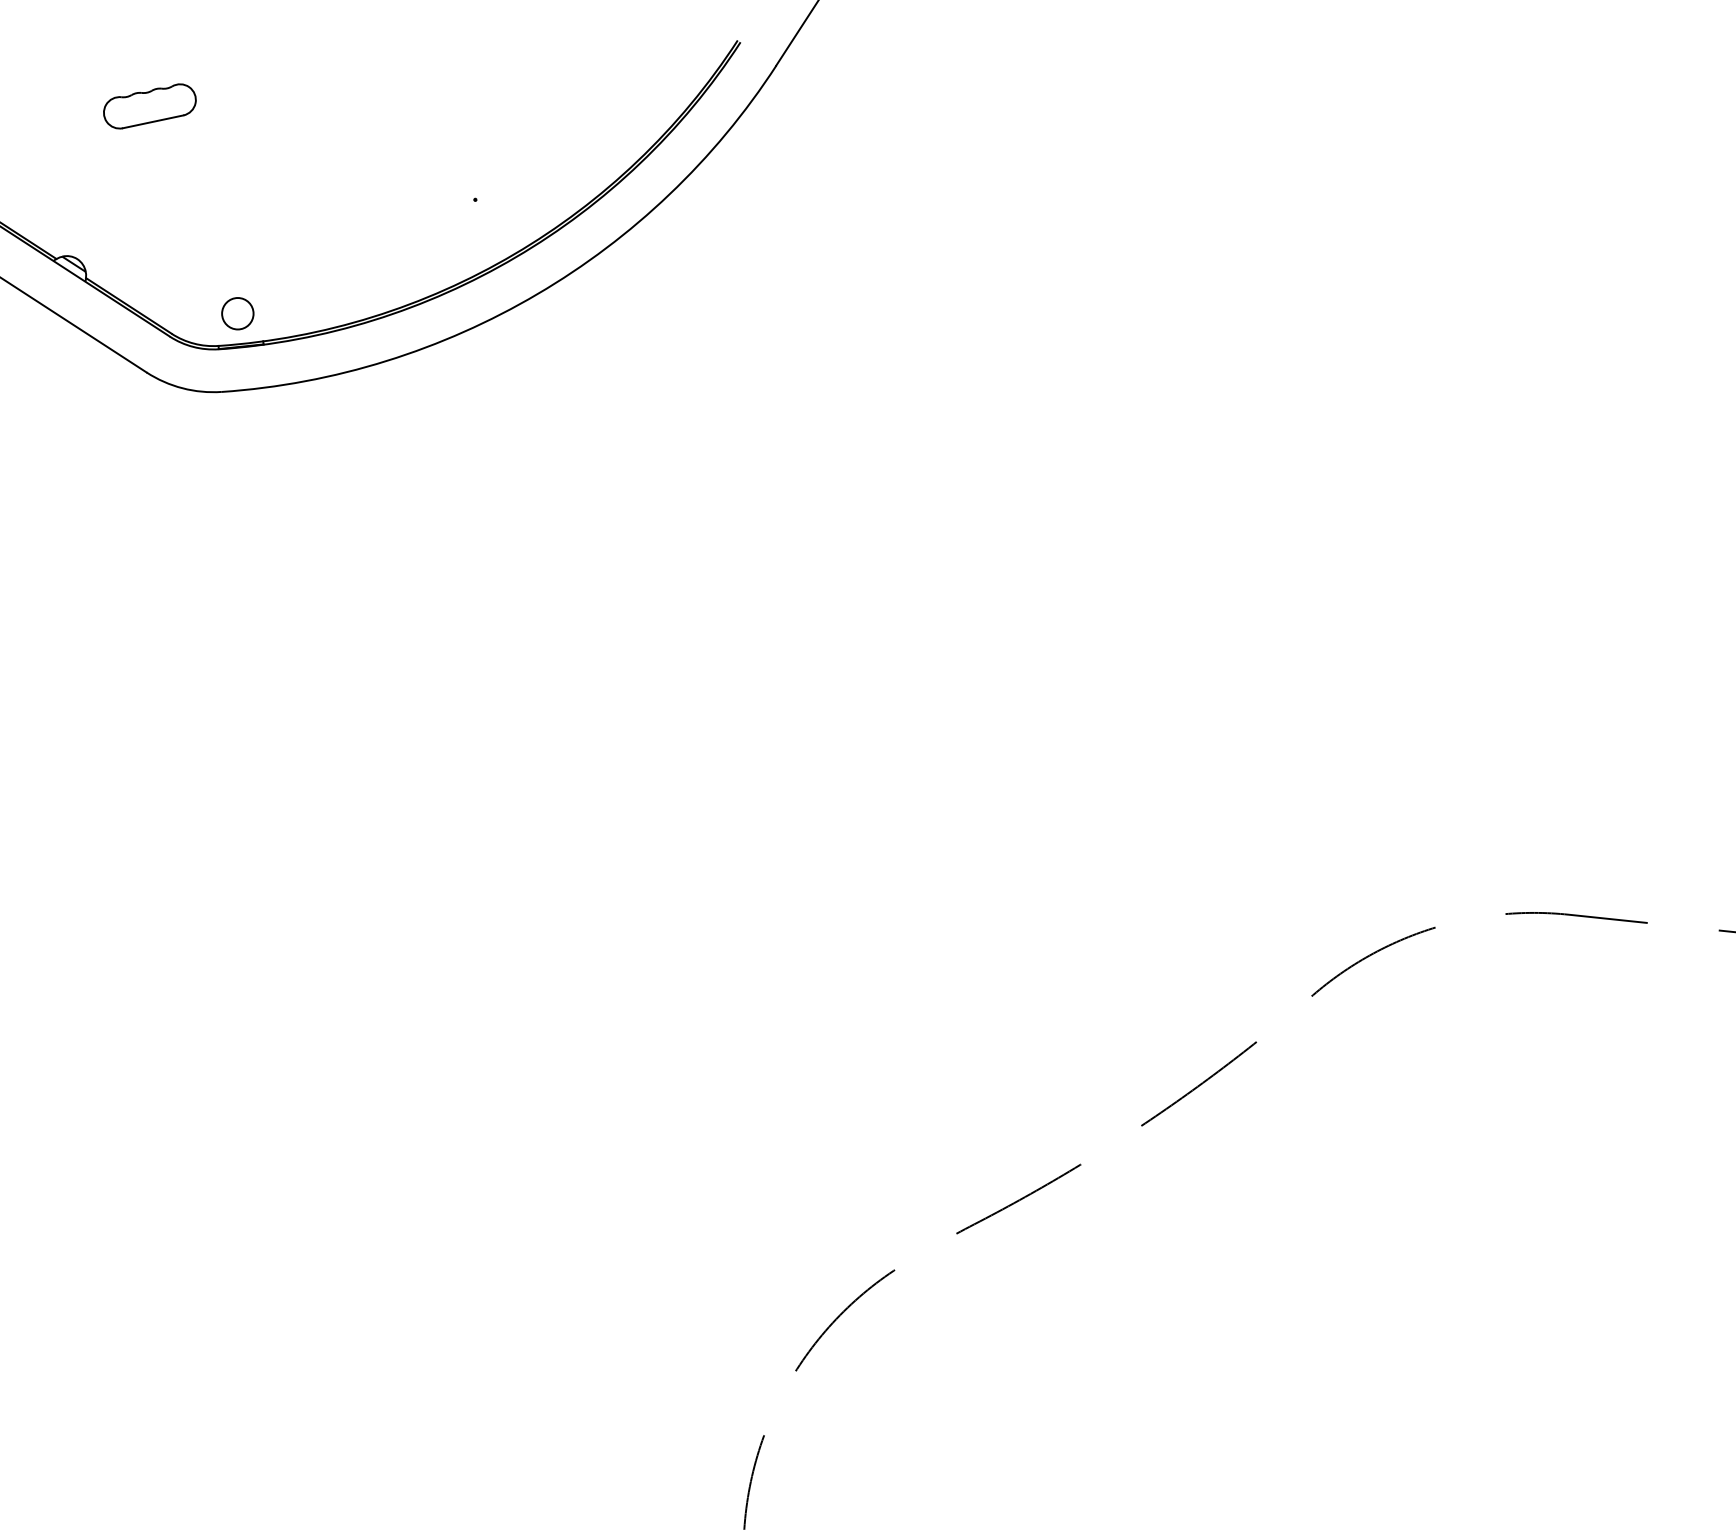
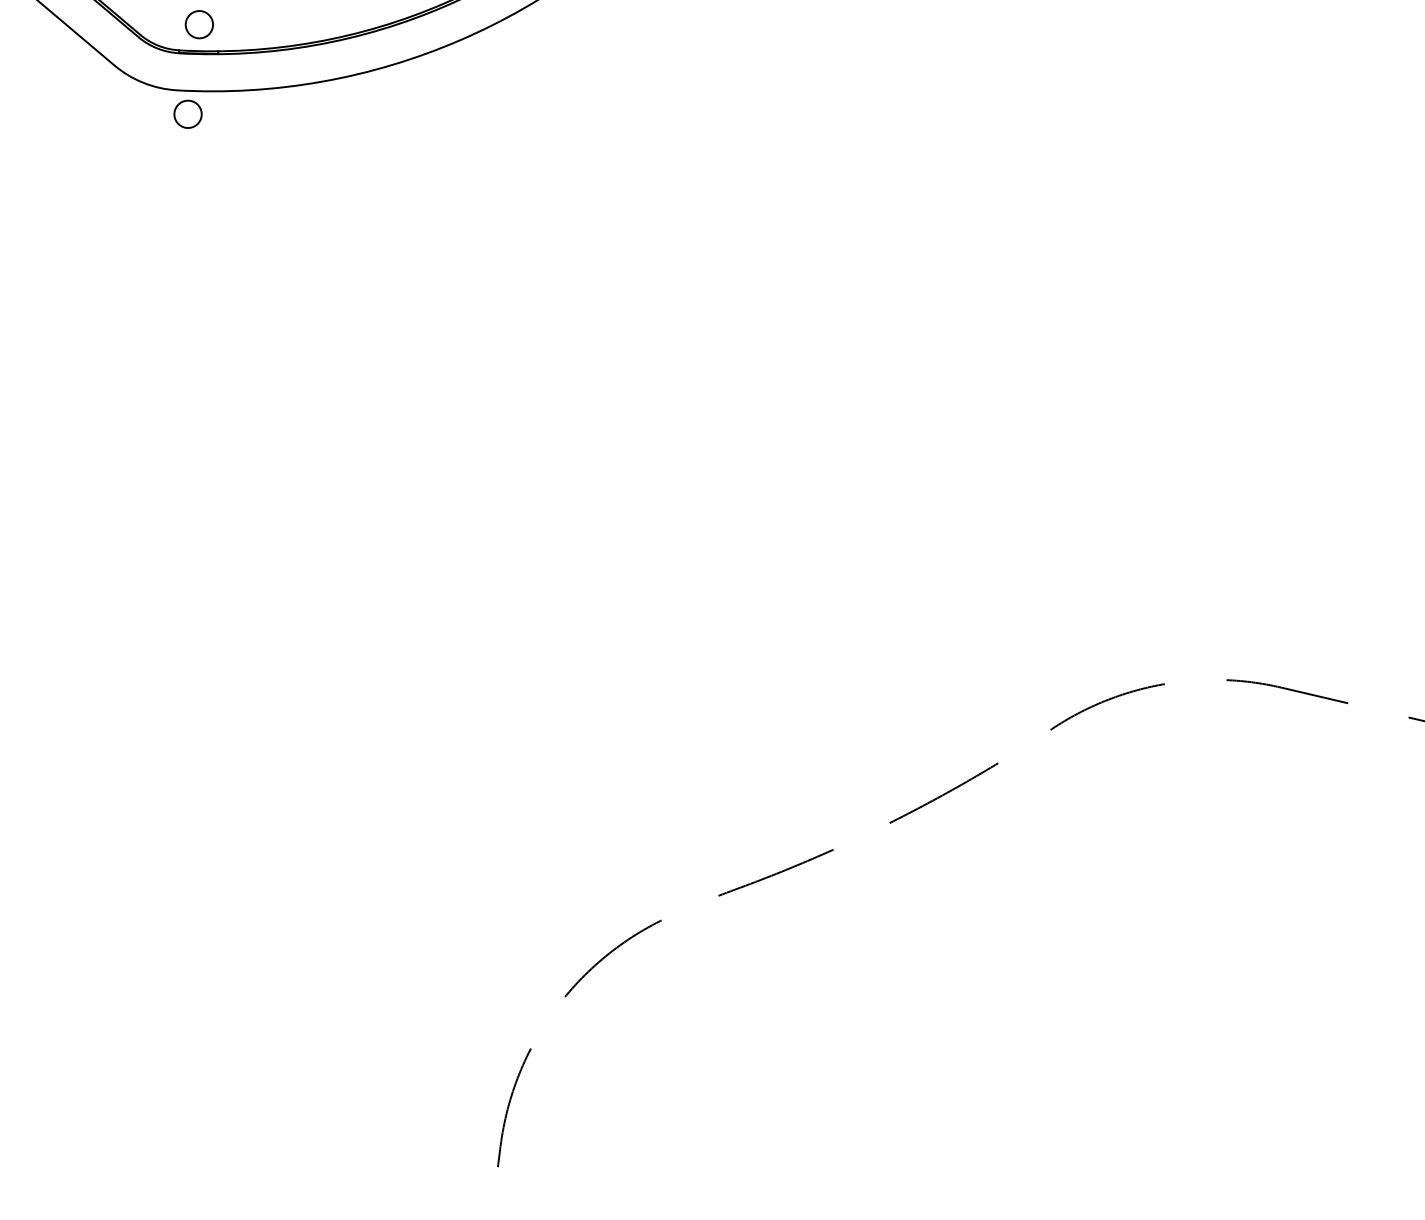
circle: (237, 417) -> (187, 114), added

